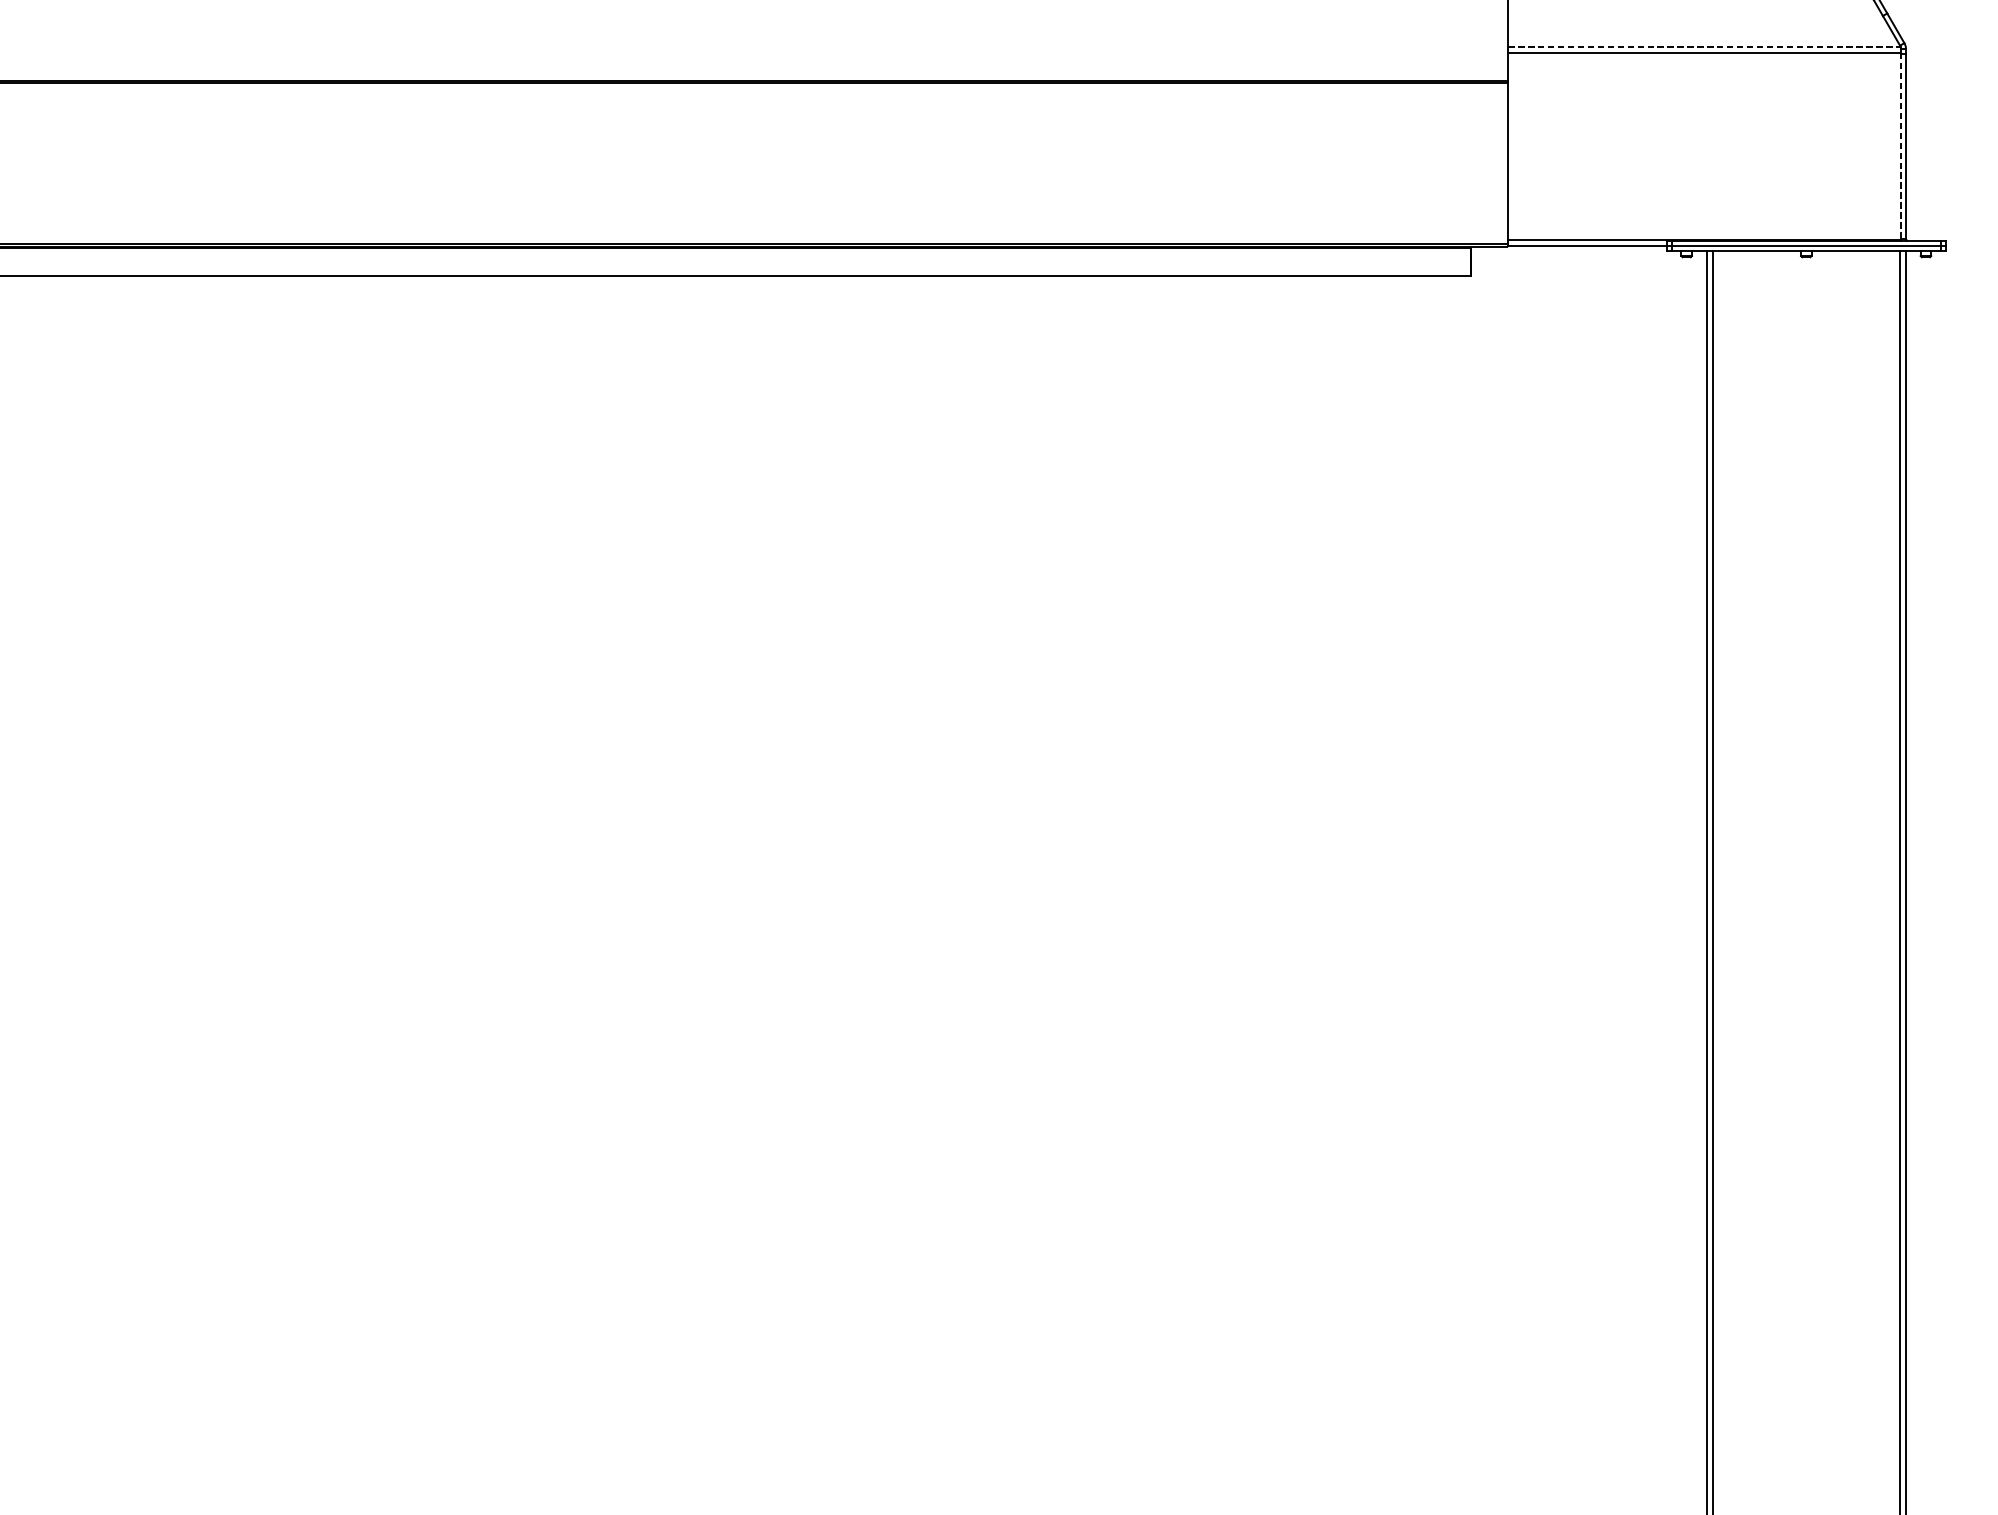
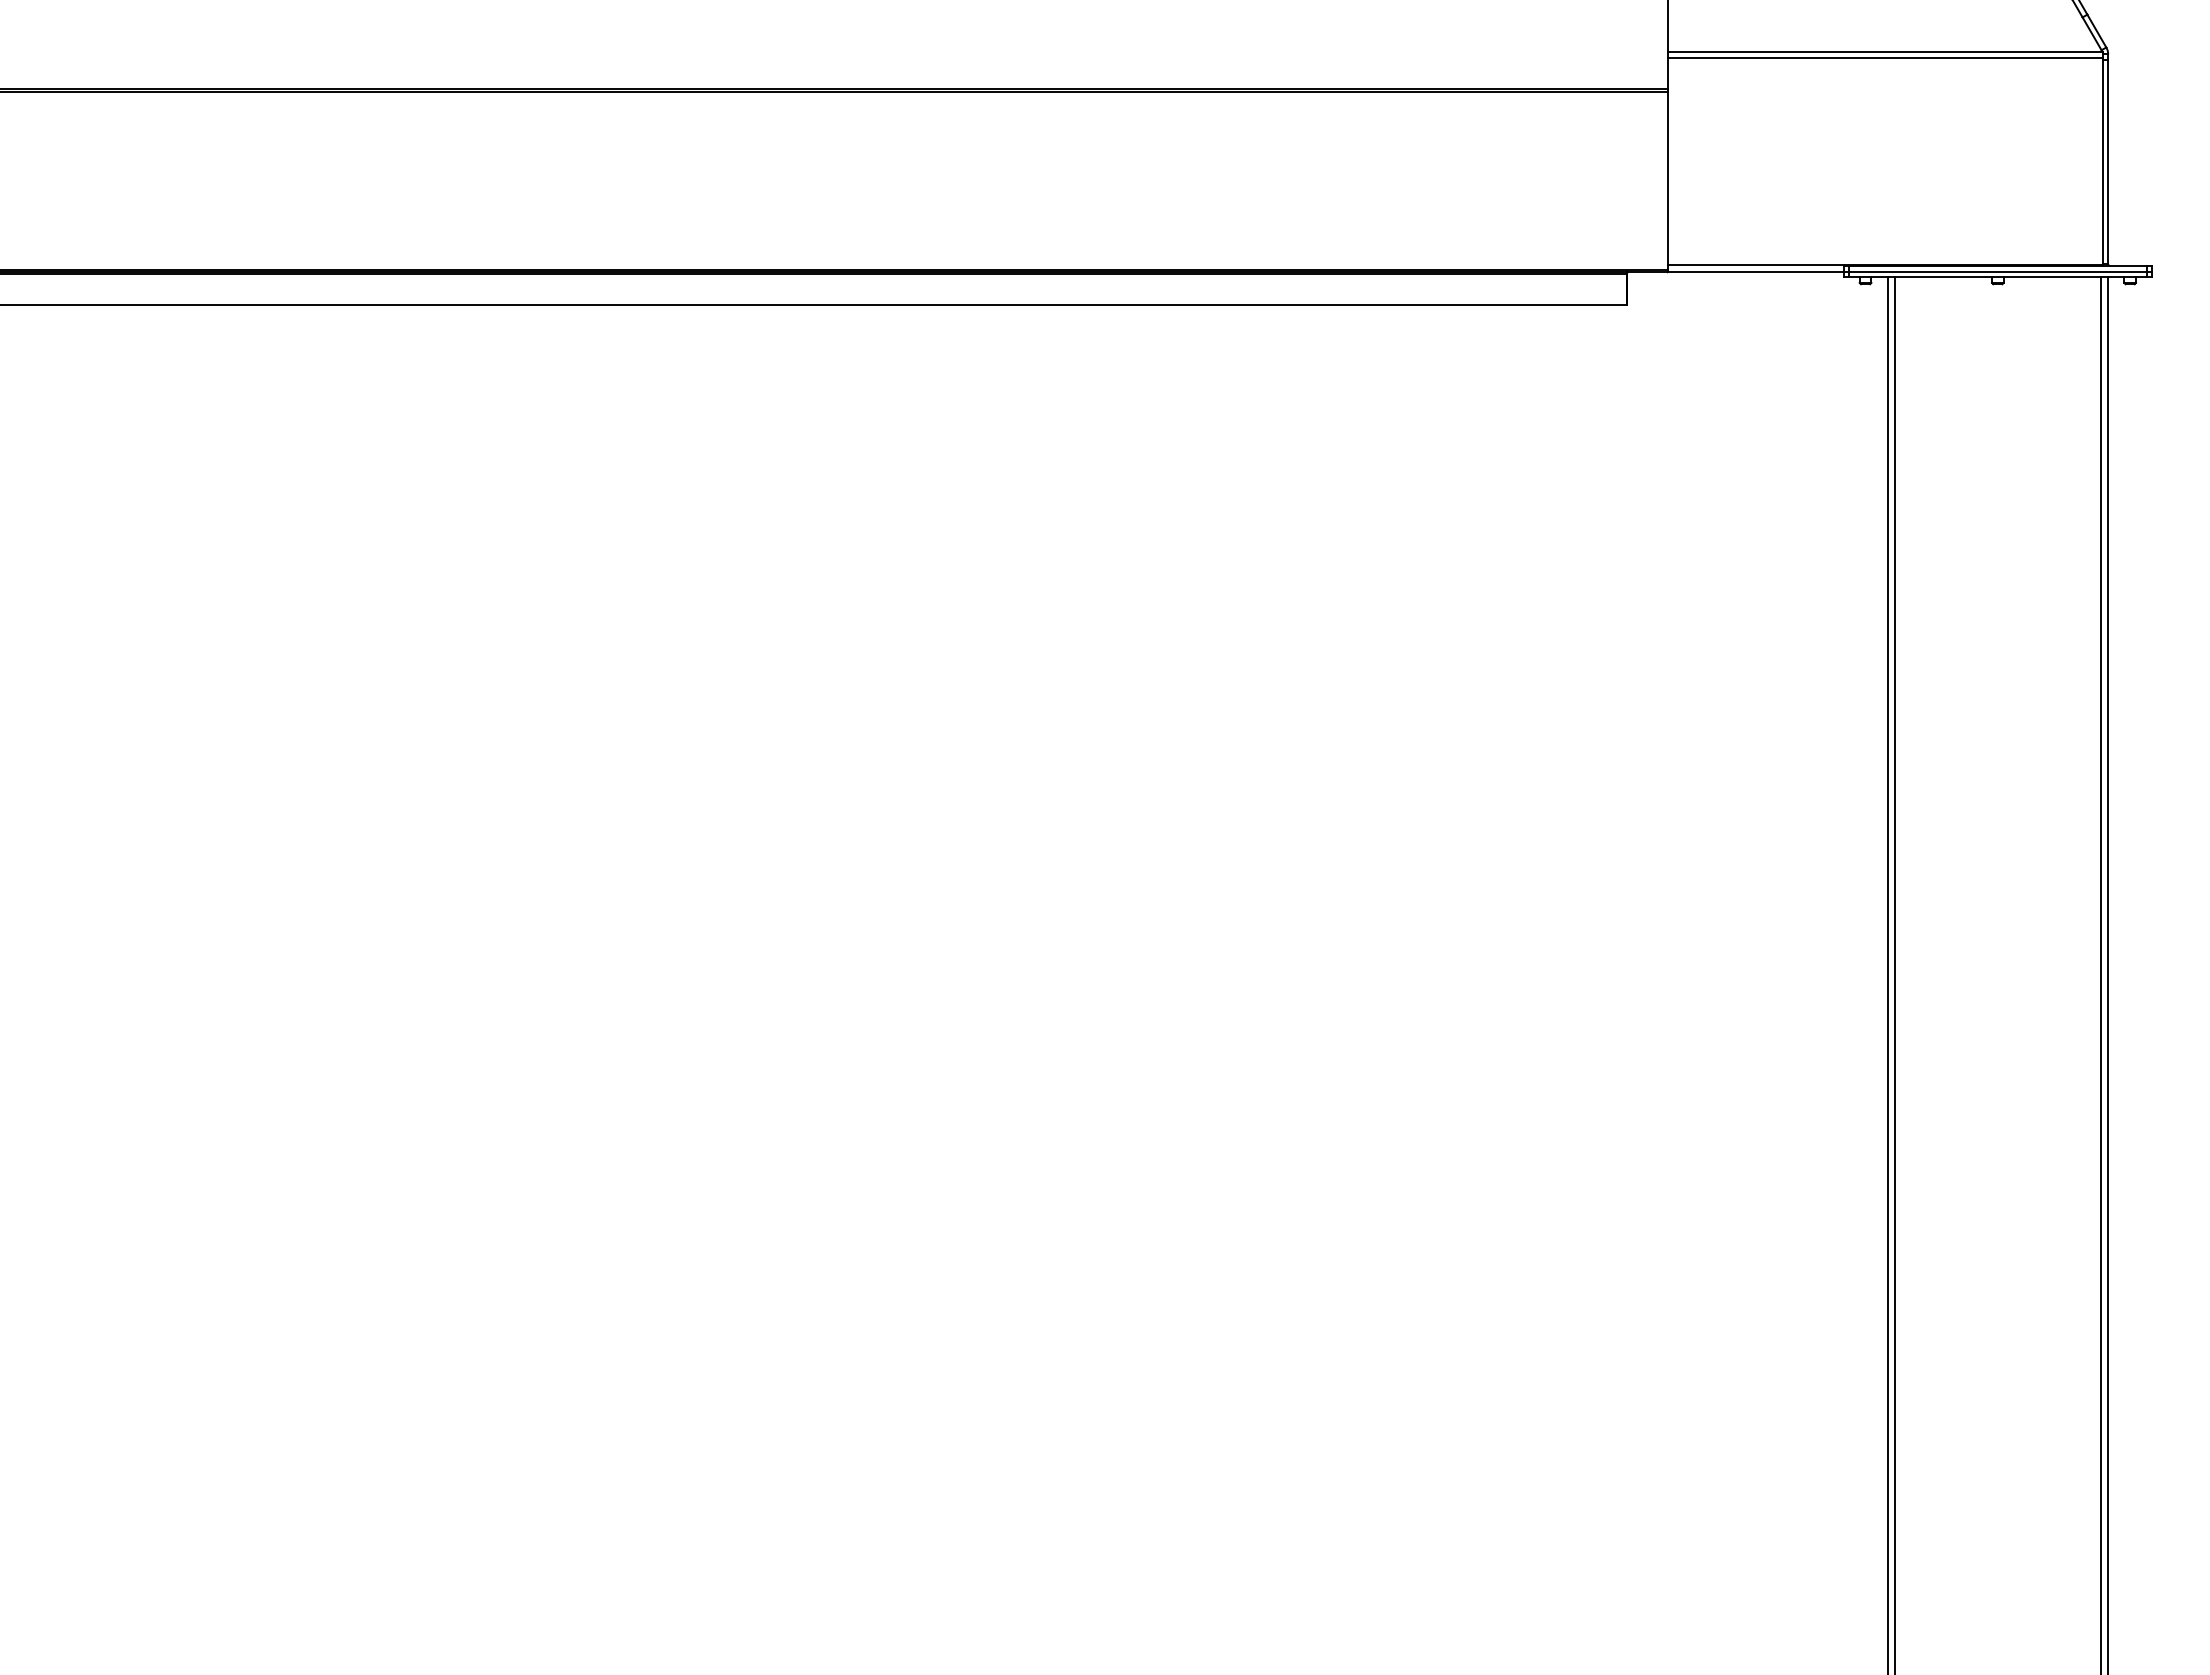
line: (1704, 46) -> (1885, 51), dashed -> solid
line: (1900, 147) -> (2102, 162), dashed -> solid

